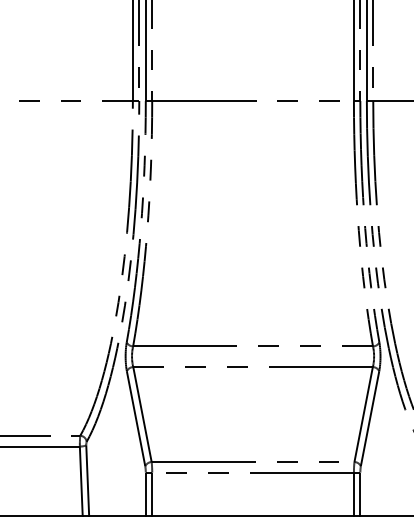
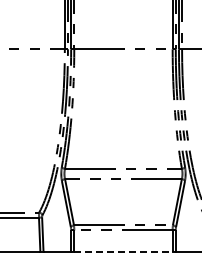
line: (253, 515) -> (123, 251), solid -> dashed

